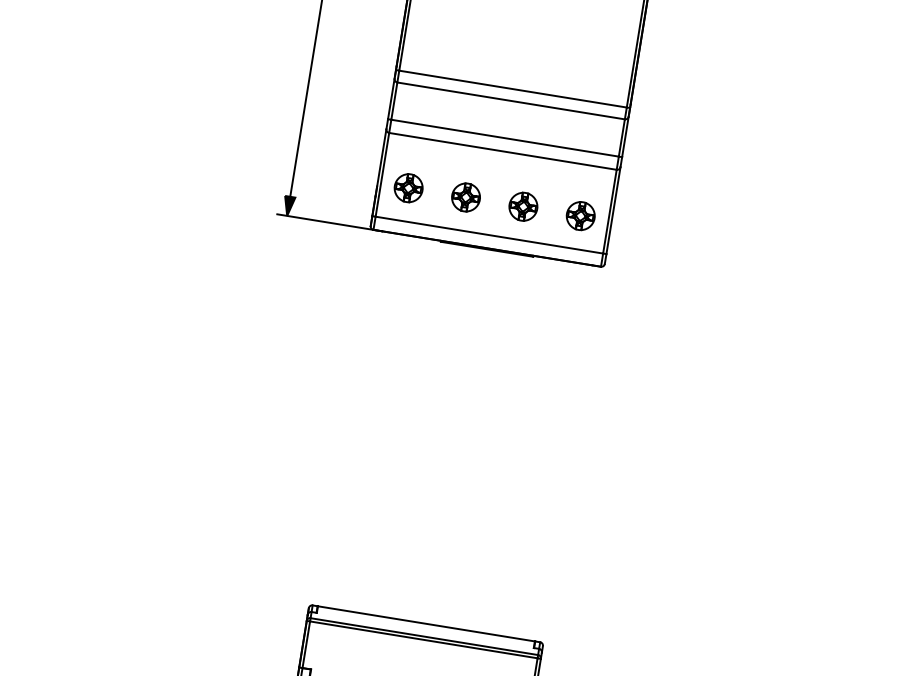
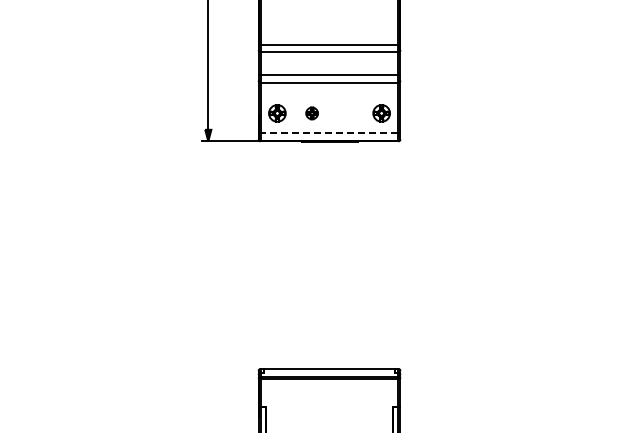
part: (464, 197) -> (311, 113), size x0.7
part: (522, 206) -> (346, 113), removed
line: (489, 235) -> (329, 133), solid -> dashed

